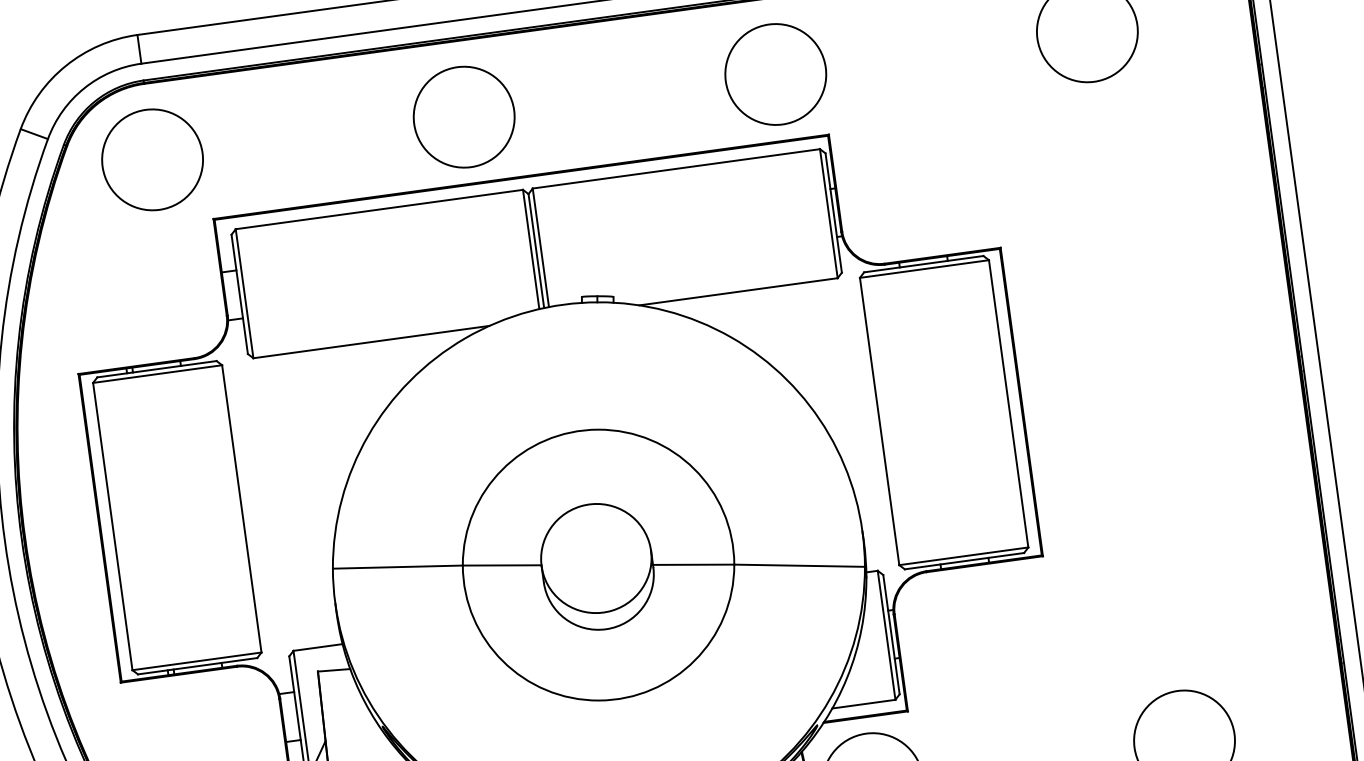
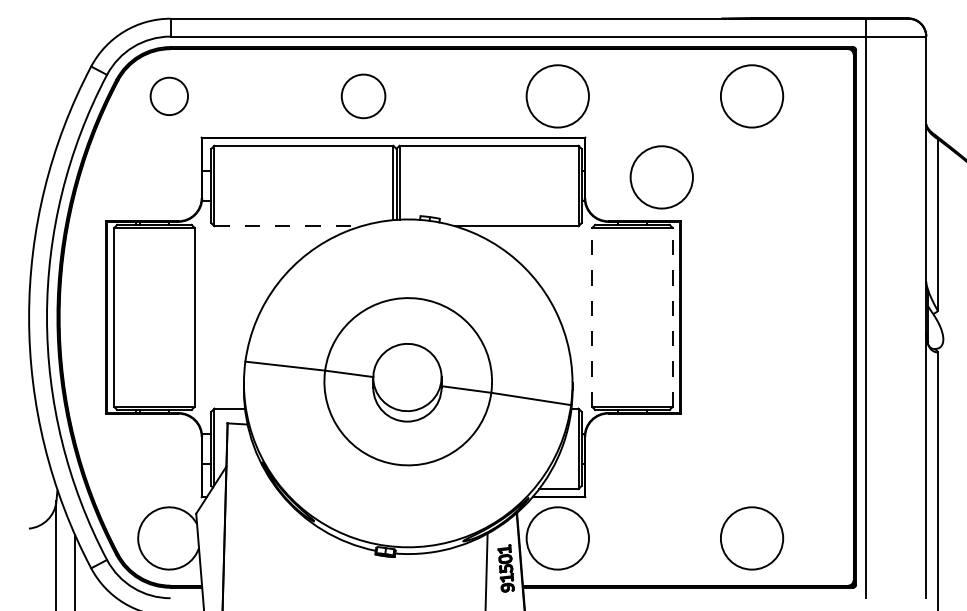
circle: (464, 117) -> (363, 96), size x0.7
circle: (152, 159) -> (169, 96), size x0.6
circle: (959, 181) -> (661, 177), added
line: (370, 342) -> (287, 226), solid -> dashed
line: (1008, 403) -> (672, 317), solid -> dashed
line: (880, 421) -> (592, 317), solid -> dashed

